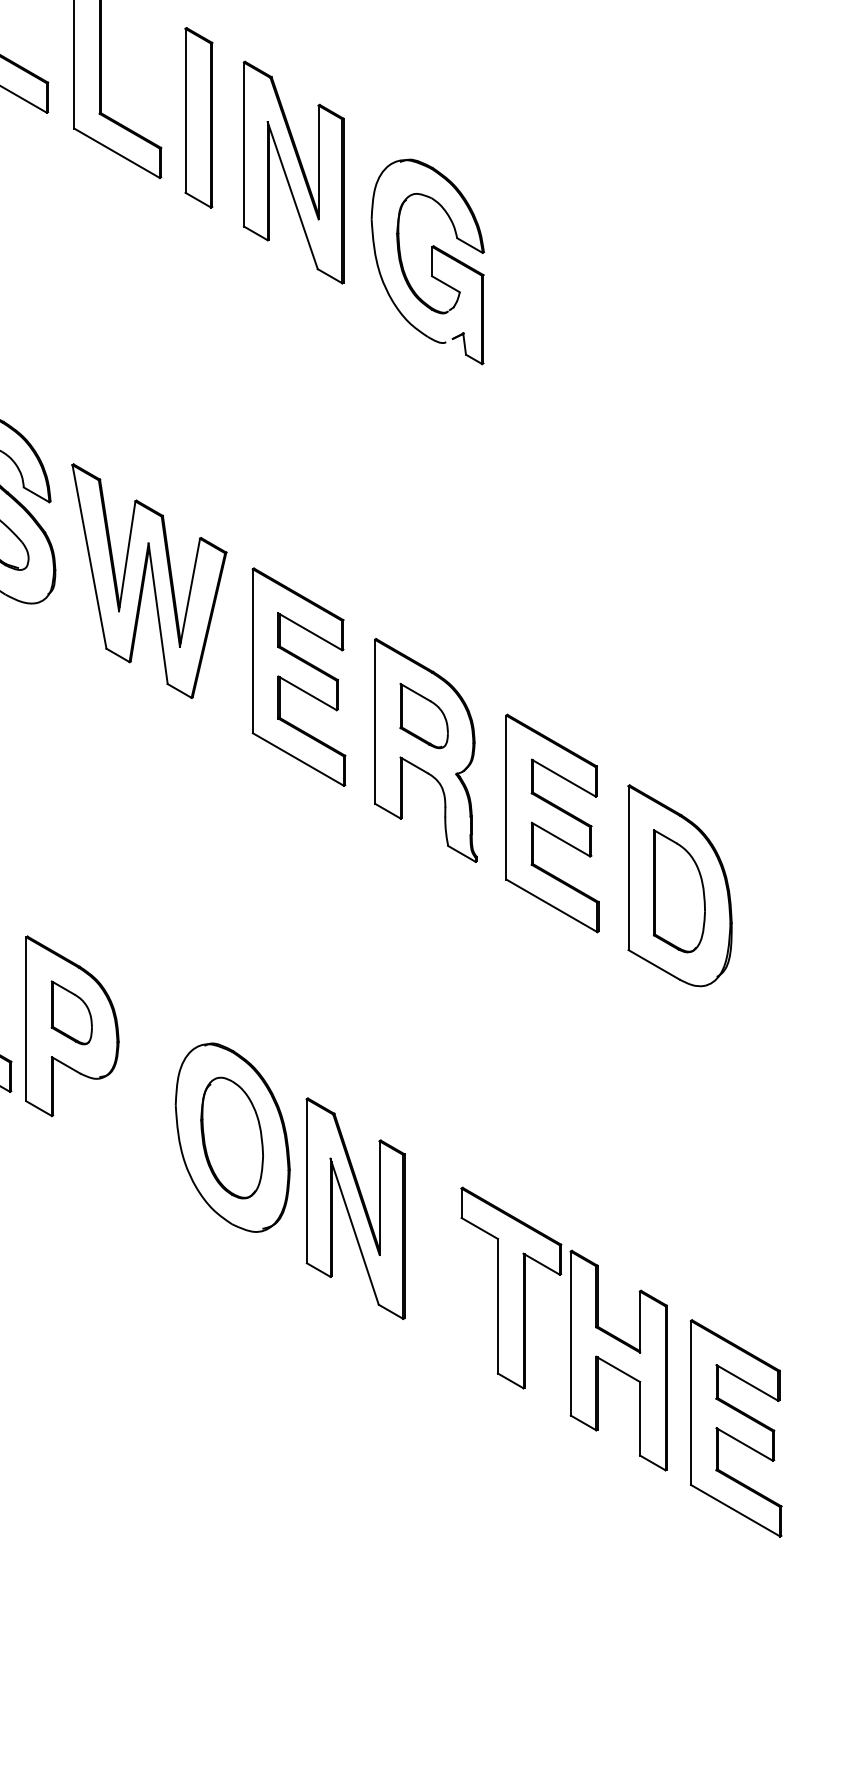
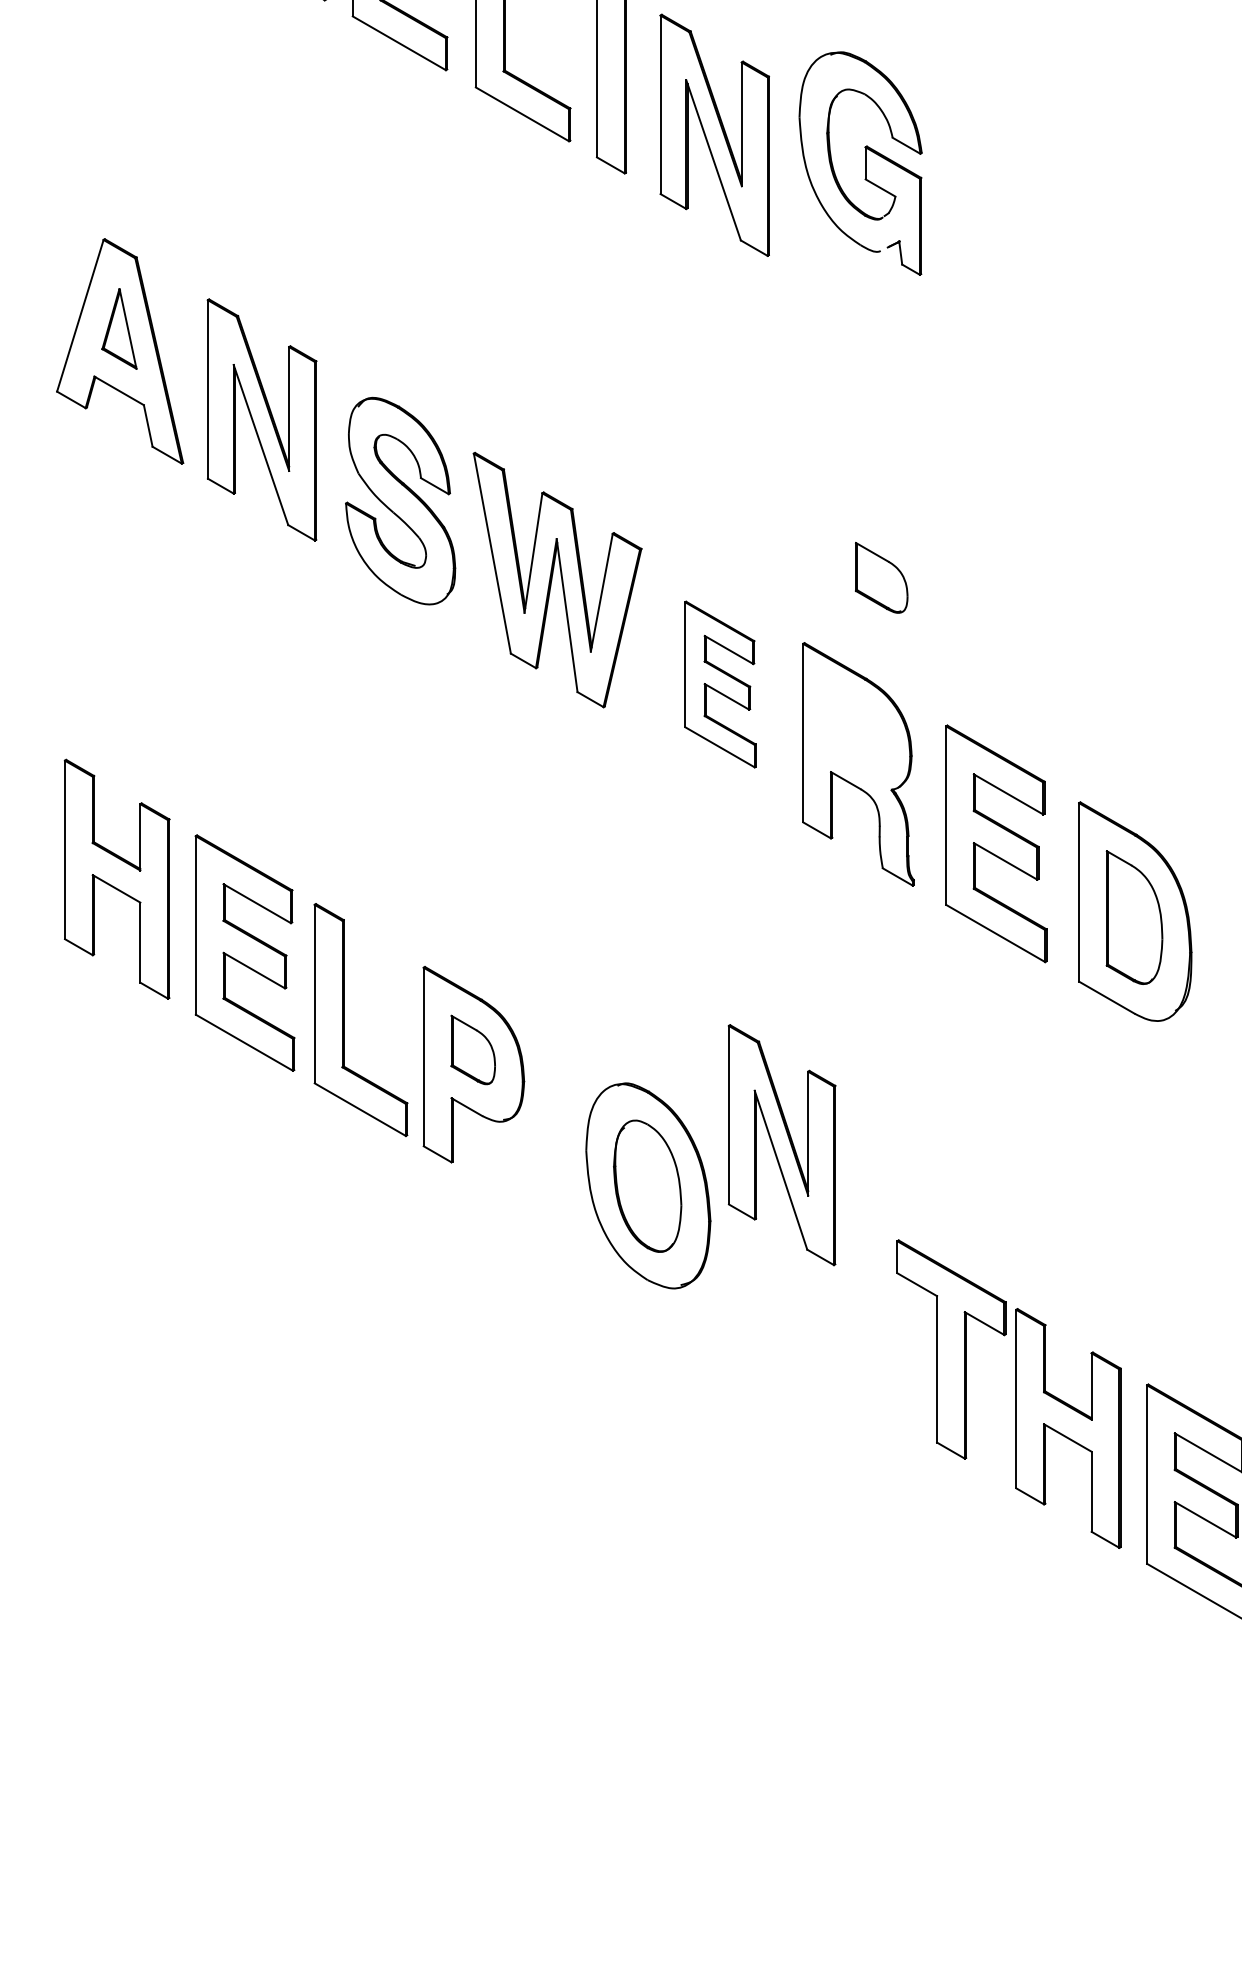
part: (427, 261) -> (860, 163), moved
part: (299, 677) -> (720, 684), size x0.7
part: (424, 715) -> (881, 577), moved
part: (355, 1209) -> (781, 1145), moved

